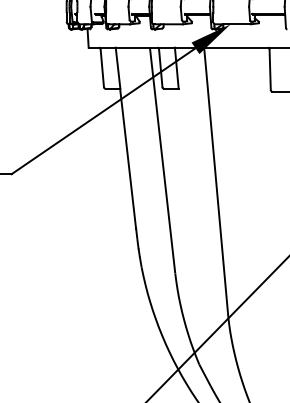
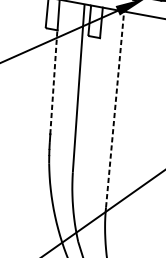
line: (128, 158) -> (54, 82), solid -> dashed
line: (216, 179) -> (115, 109), solid -> dashed

